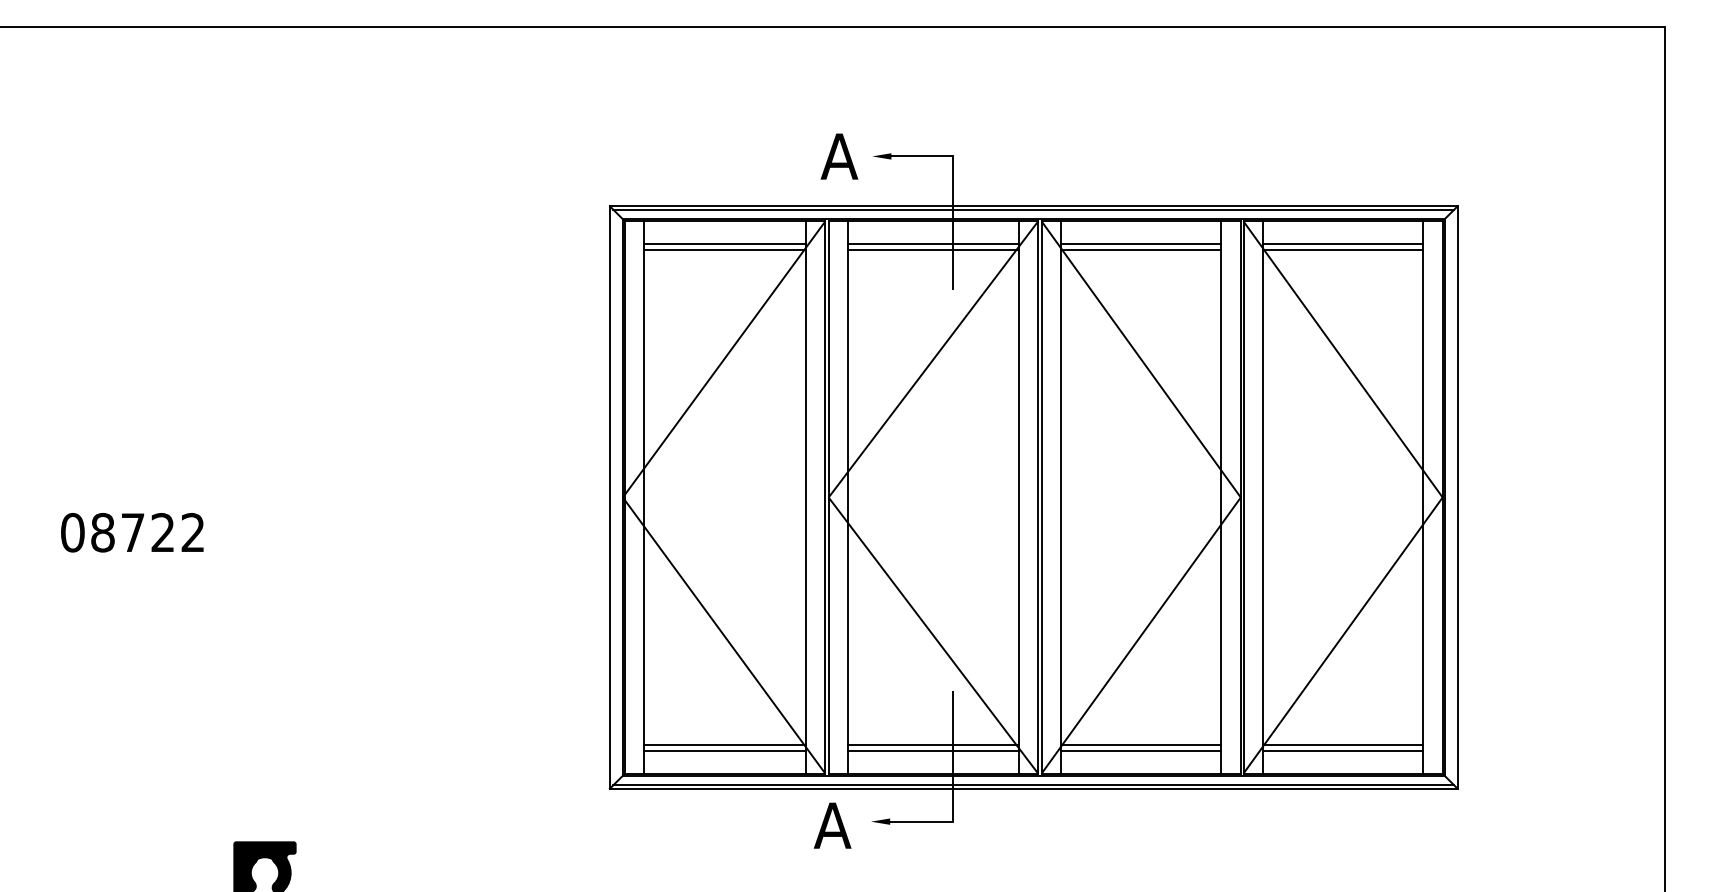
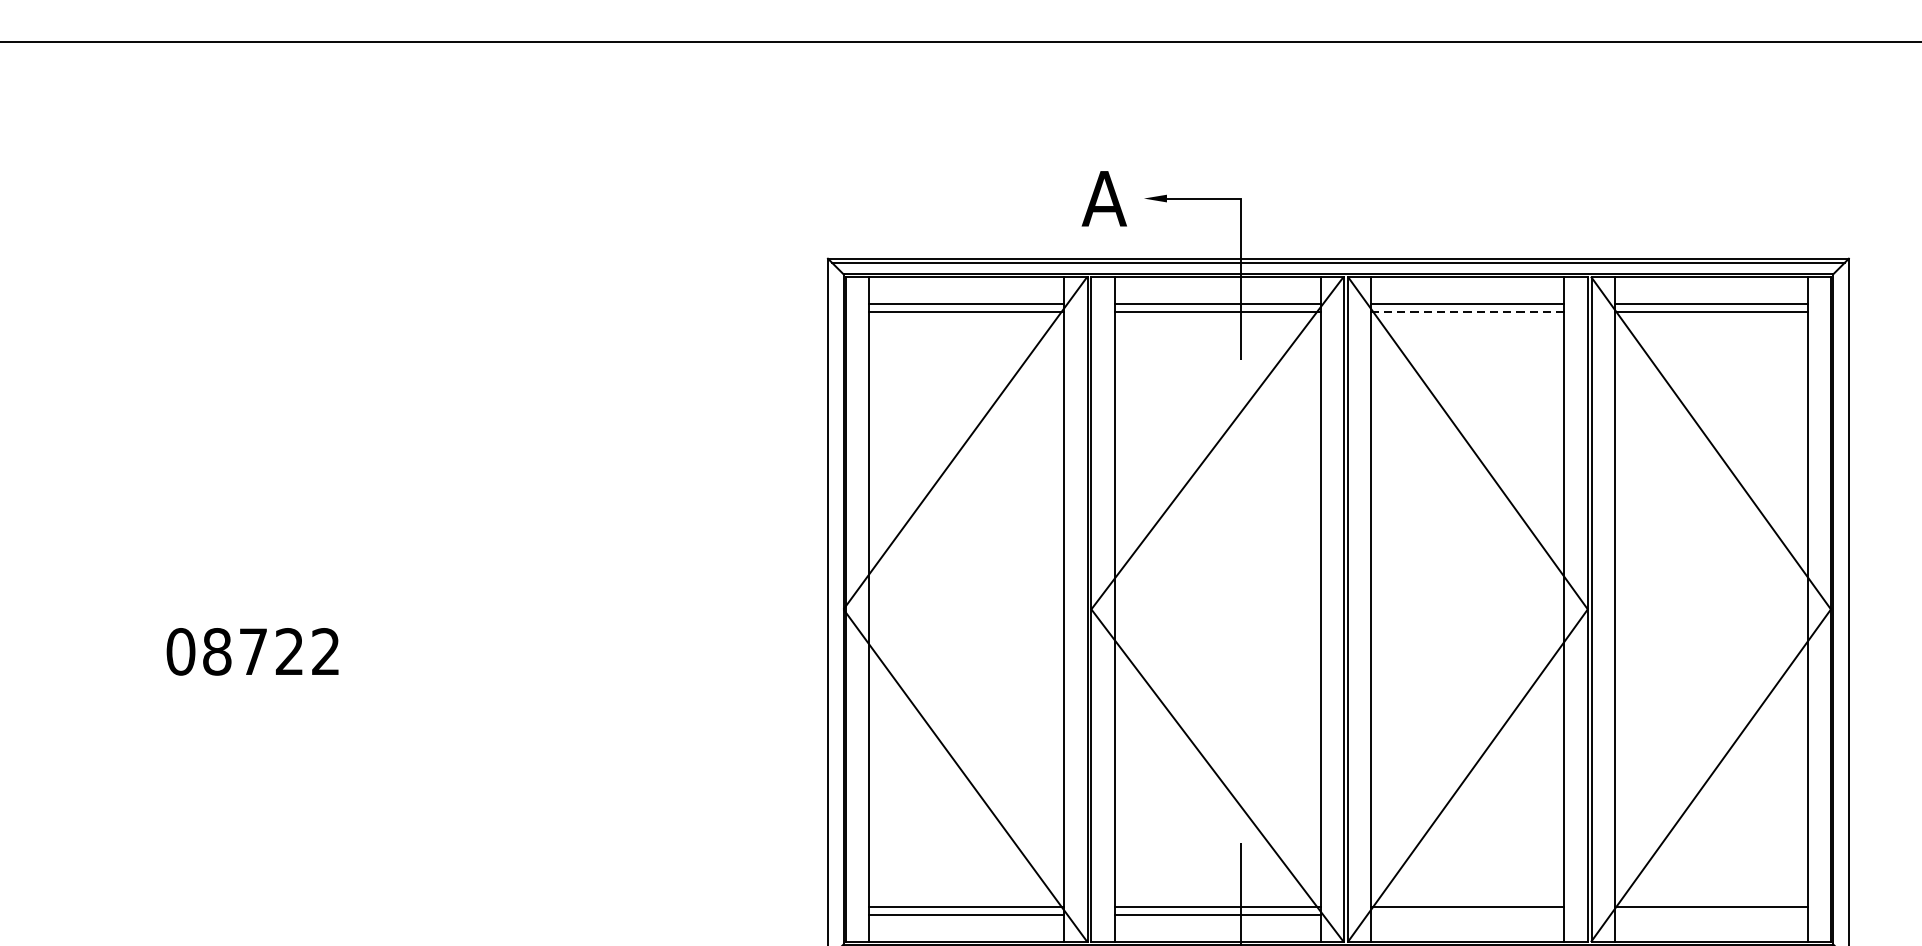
line: (1140, 250) -> (1466, 311), solid -> dashed
line: (1140, 751) -> (1466, 915), removed
line: (1343, 751) -> (1711, 915), removed

